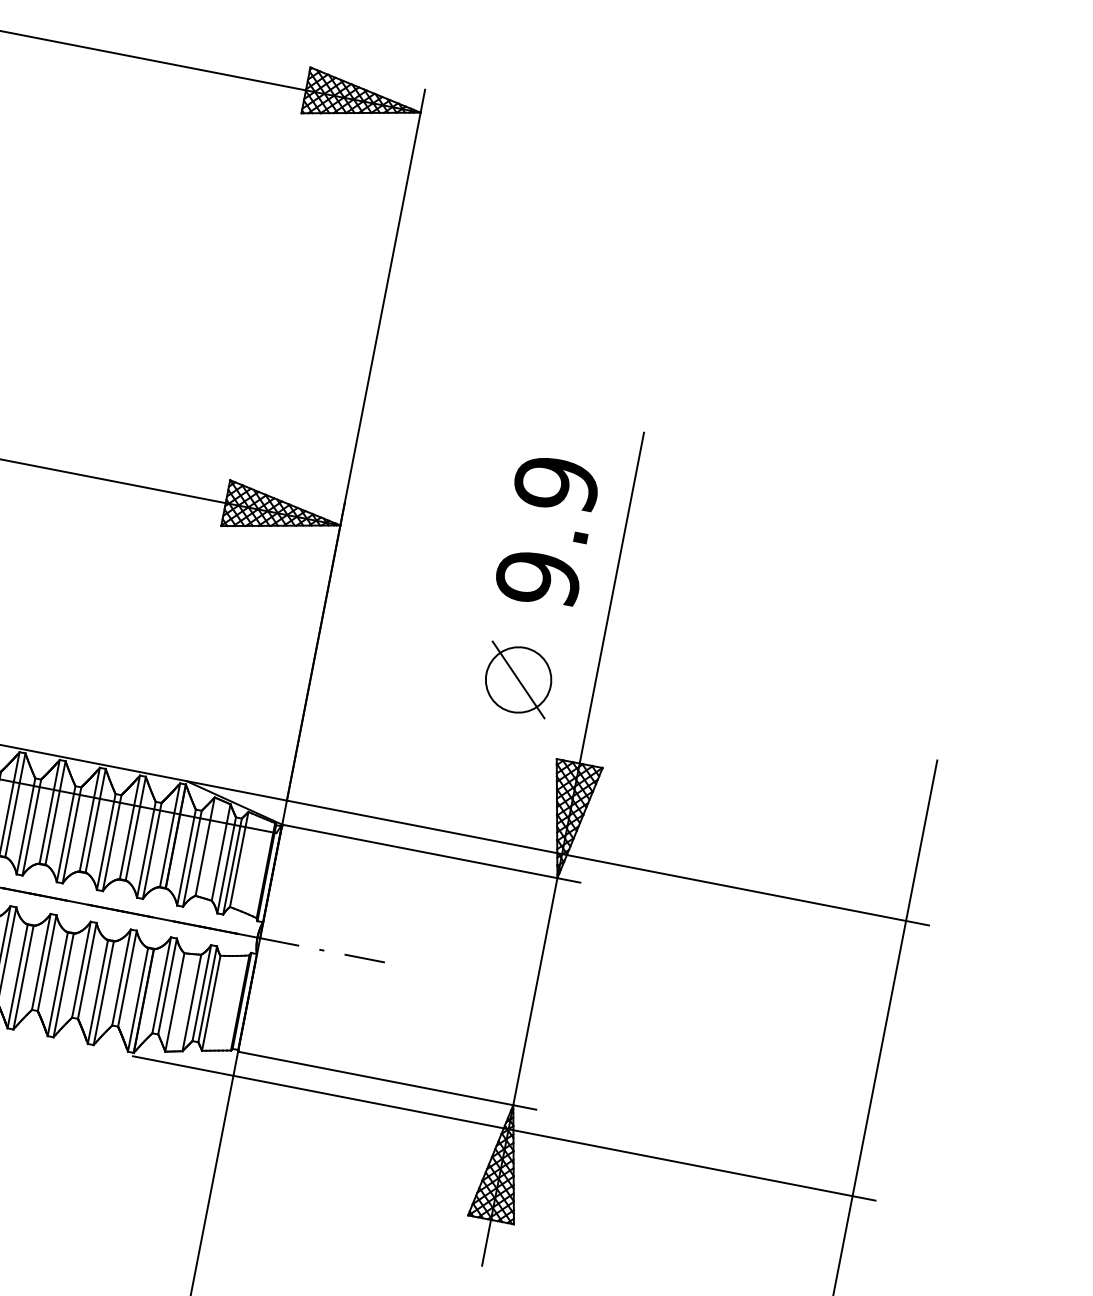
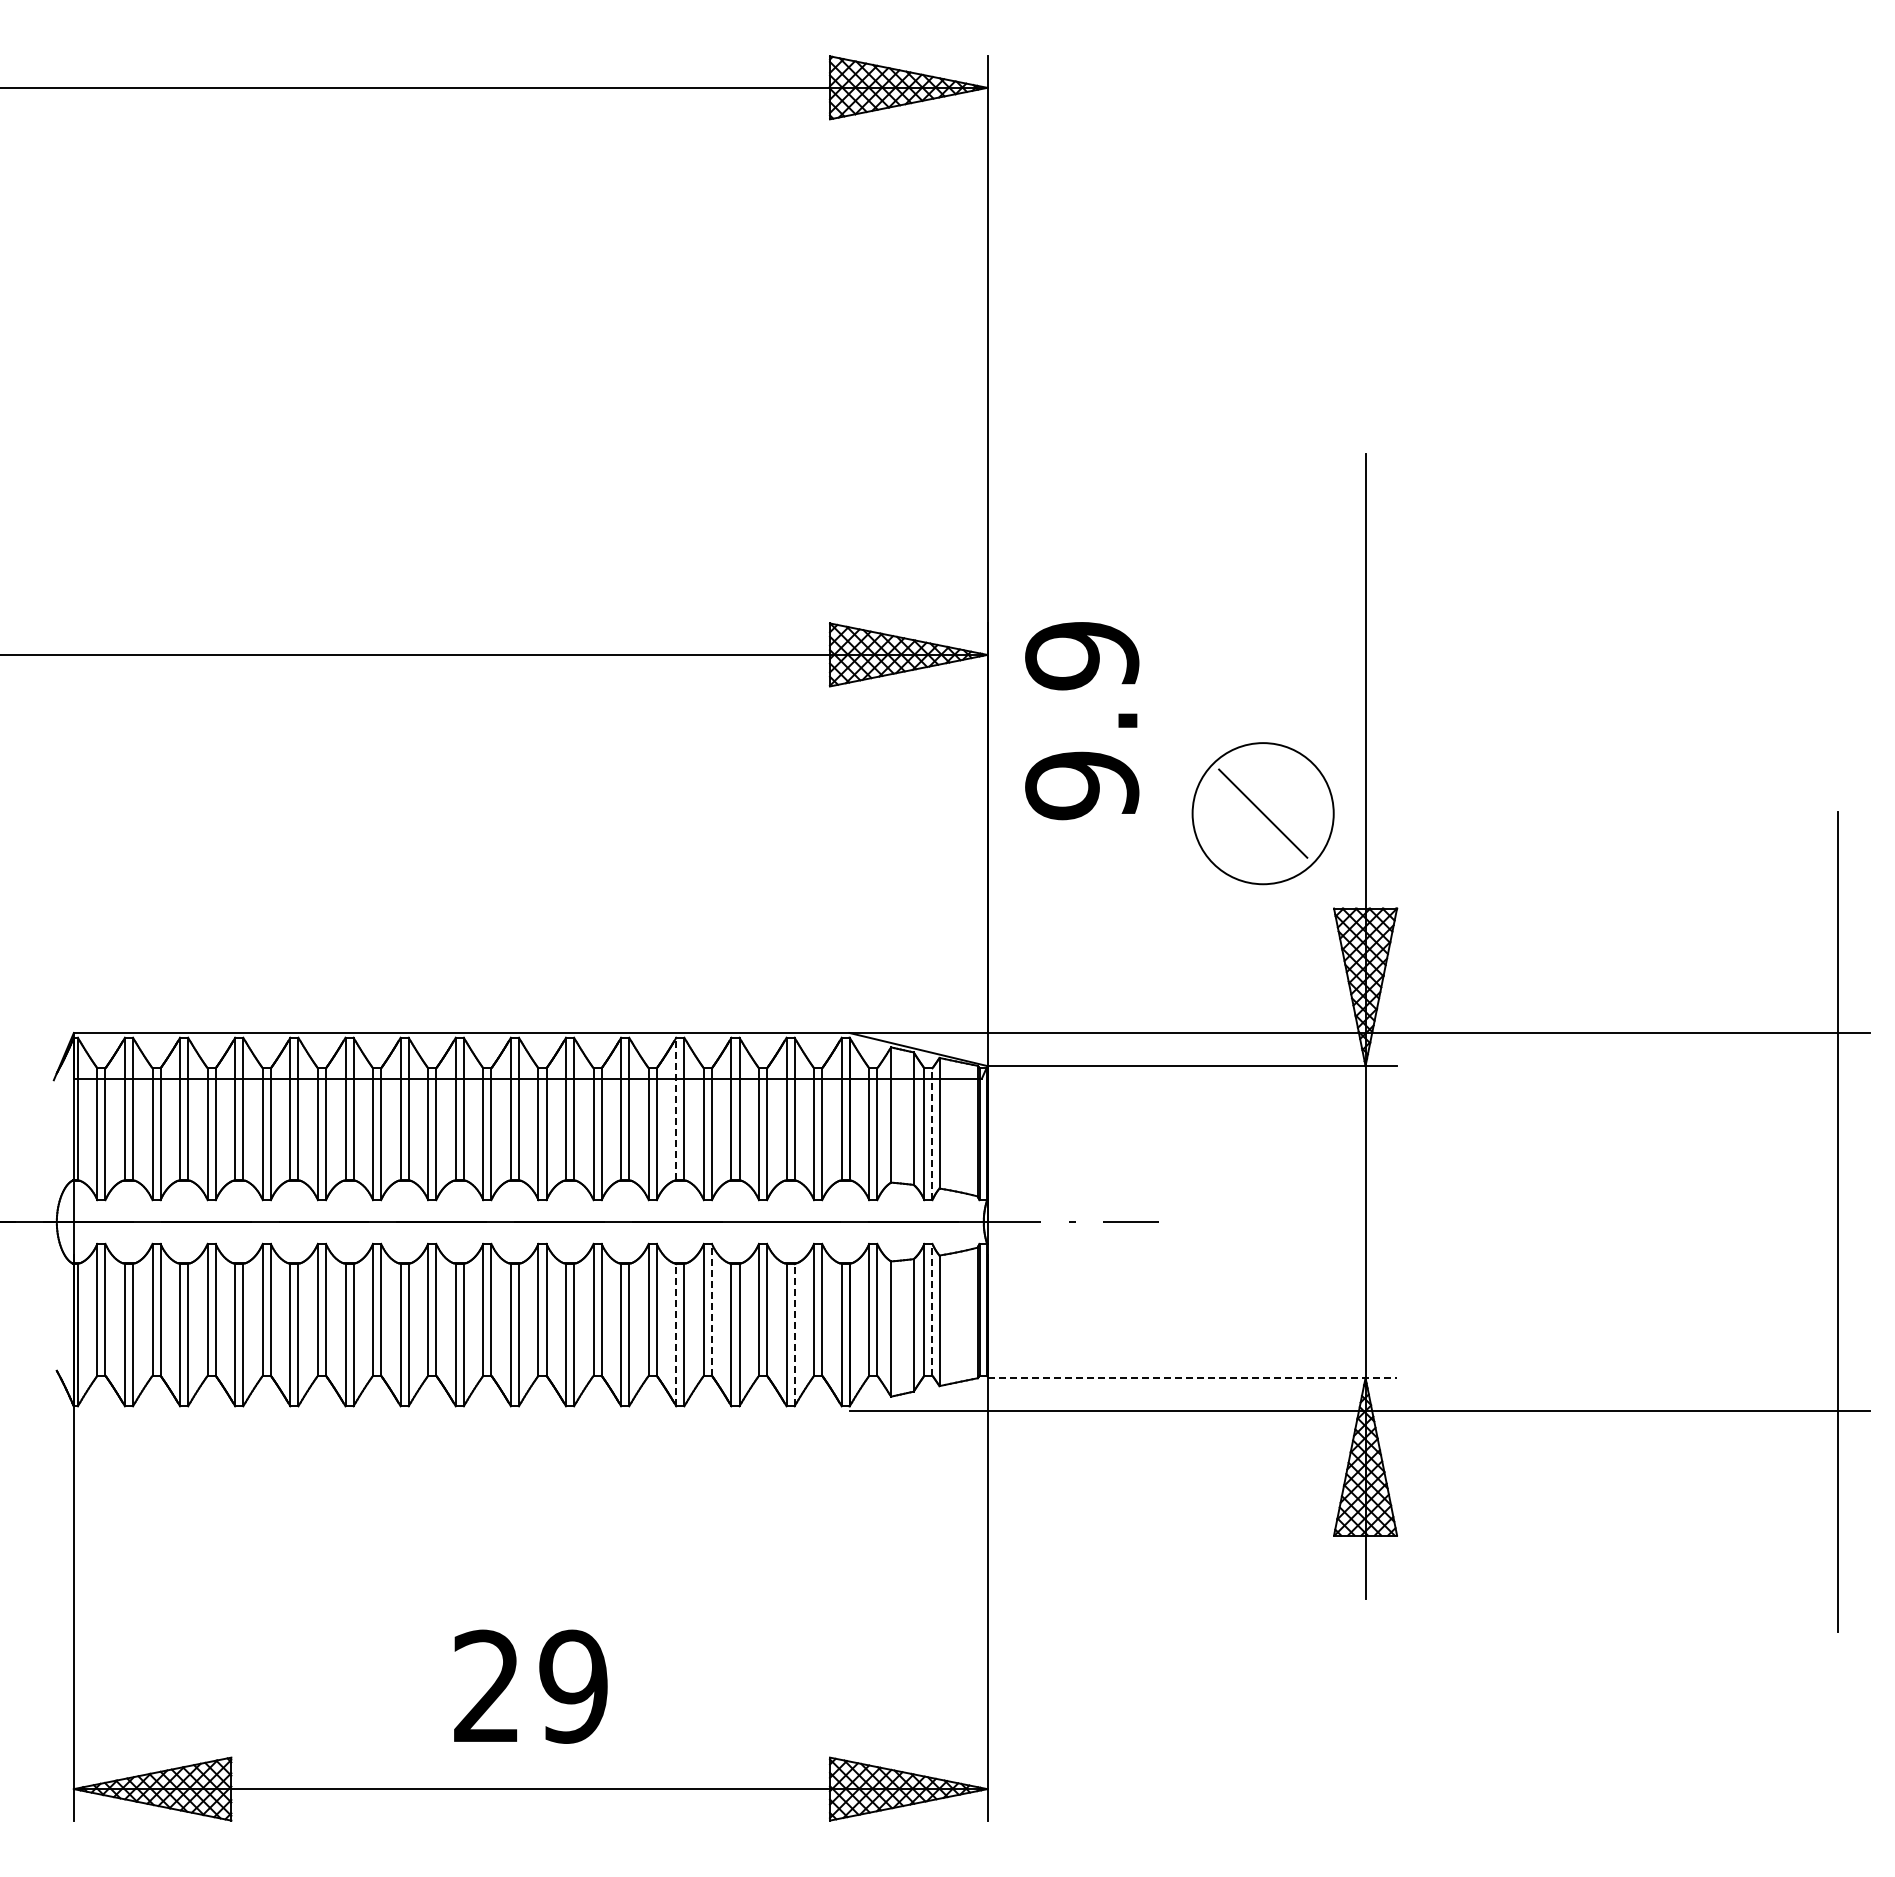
text: (547, 532) -> (1082, 721), moved
circle: (518, 679) -> (1263, 813), size x1.6
line: (49, 811) -> (676, 1108), solid -> dashed
line: (232, 866) -> (932, 1134), solid -> dashed
line: (46, 962) -> (711, 1309), solid -> dashed
line: (17, 976) -> (676, 1334), solid -> dashed
line: (103, 992) -> (794, 1334), solid -> dashed
line: (207, 994) -> (932, 1309), solid -> dashed
line: (387, 1080) -> (1192, 1377), solid -> dashed

